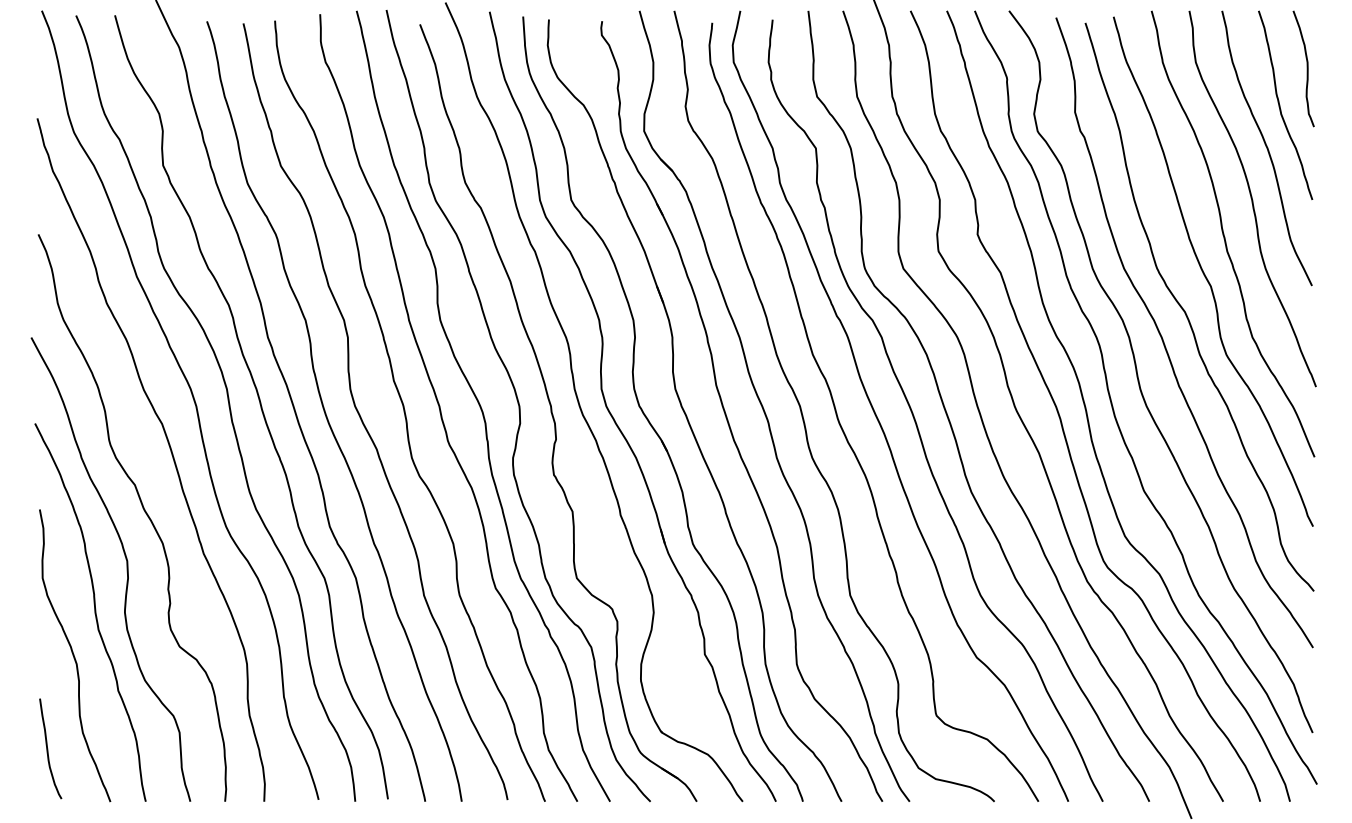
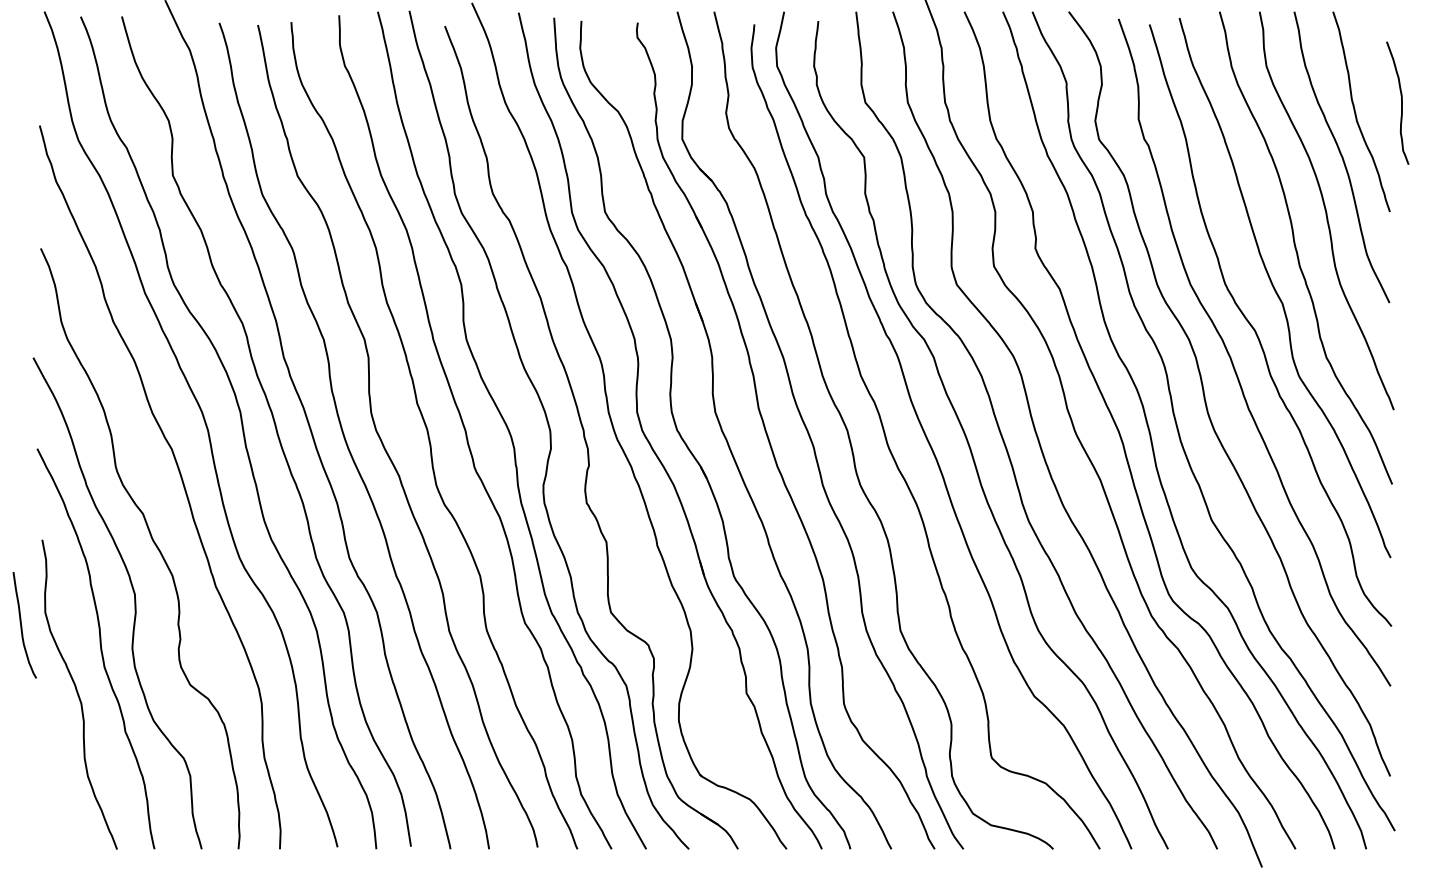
curve: (1307, 68) -> (1401, 102), moved
curve: (48, 749) -> (22, 625), moved

